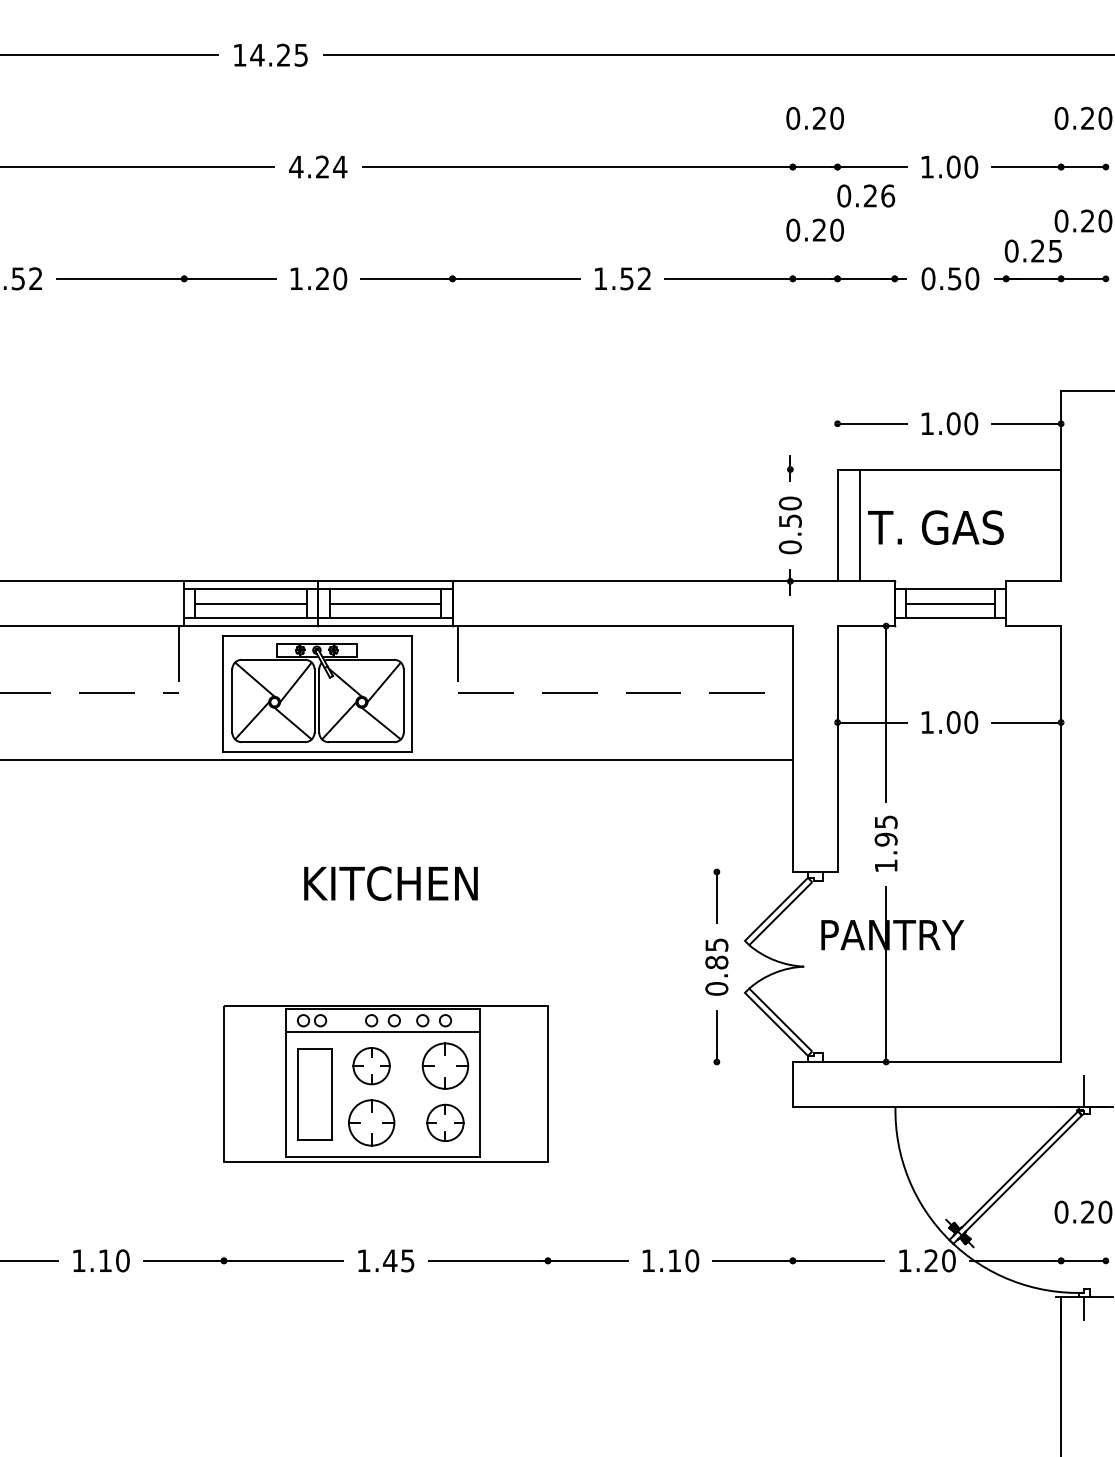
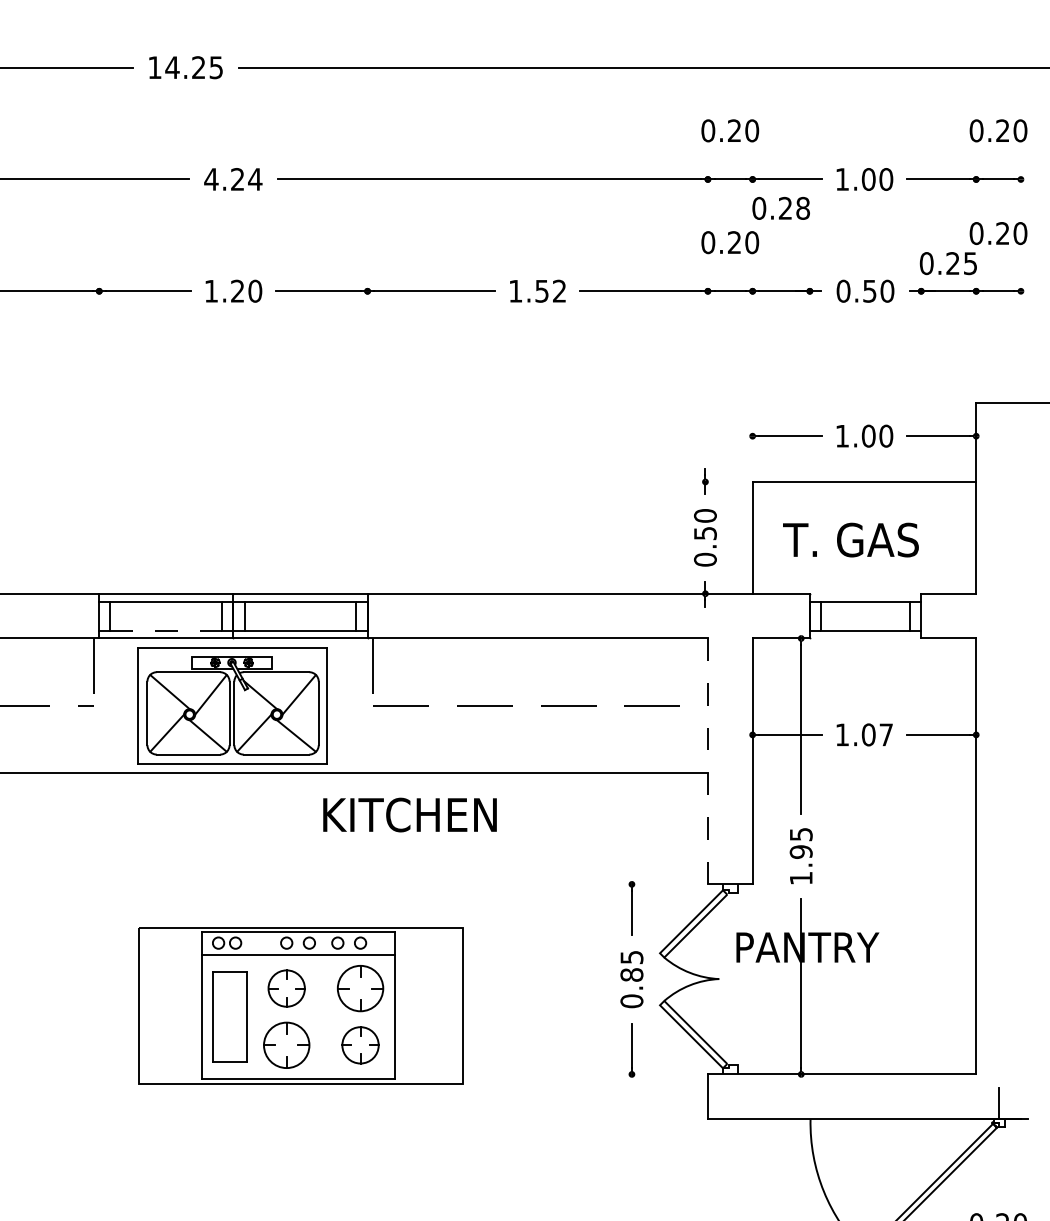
text: (888, 195) -> (803, 207), 0.26 -> 0.28
line: (859, 525) -> (774, 537), removed
line: (251, 603) -> (166, 615), removed
line: (385, 603) -> (300, 615), removed
line: (949, 603) -> (864, 615), removed
line: (251, 618) -> (166, 630), solid -> dashed
text: (971, 722) -> (886, 734), 1.00 -> 1.07
line: (792, 749) -> (707, 761), solid -> dashed
text: (390, 883) -> (409, 814), moved
part: (385, 1083) -> (300, 1005), moved

